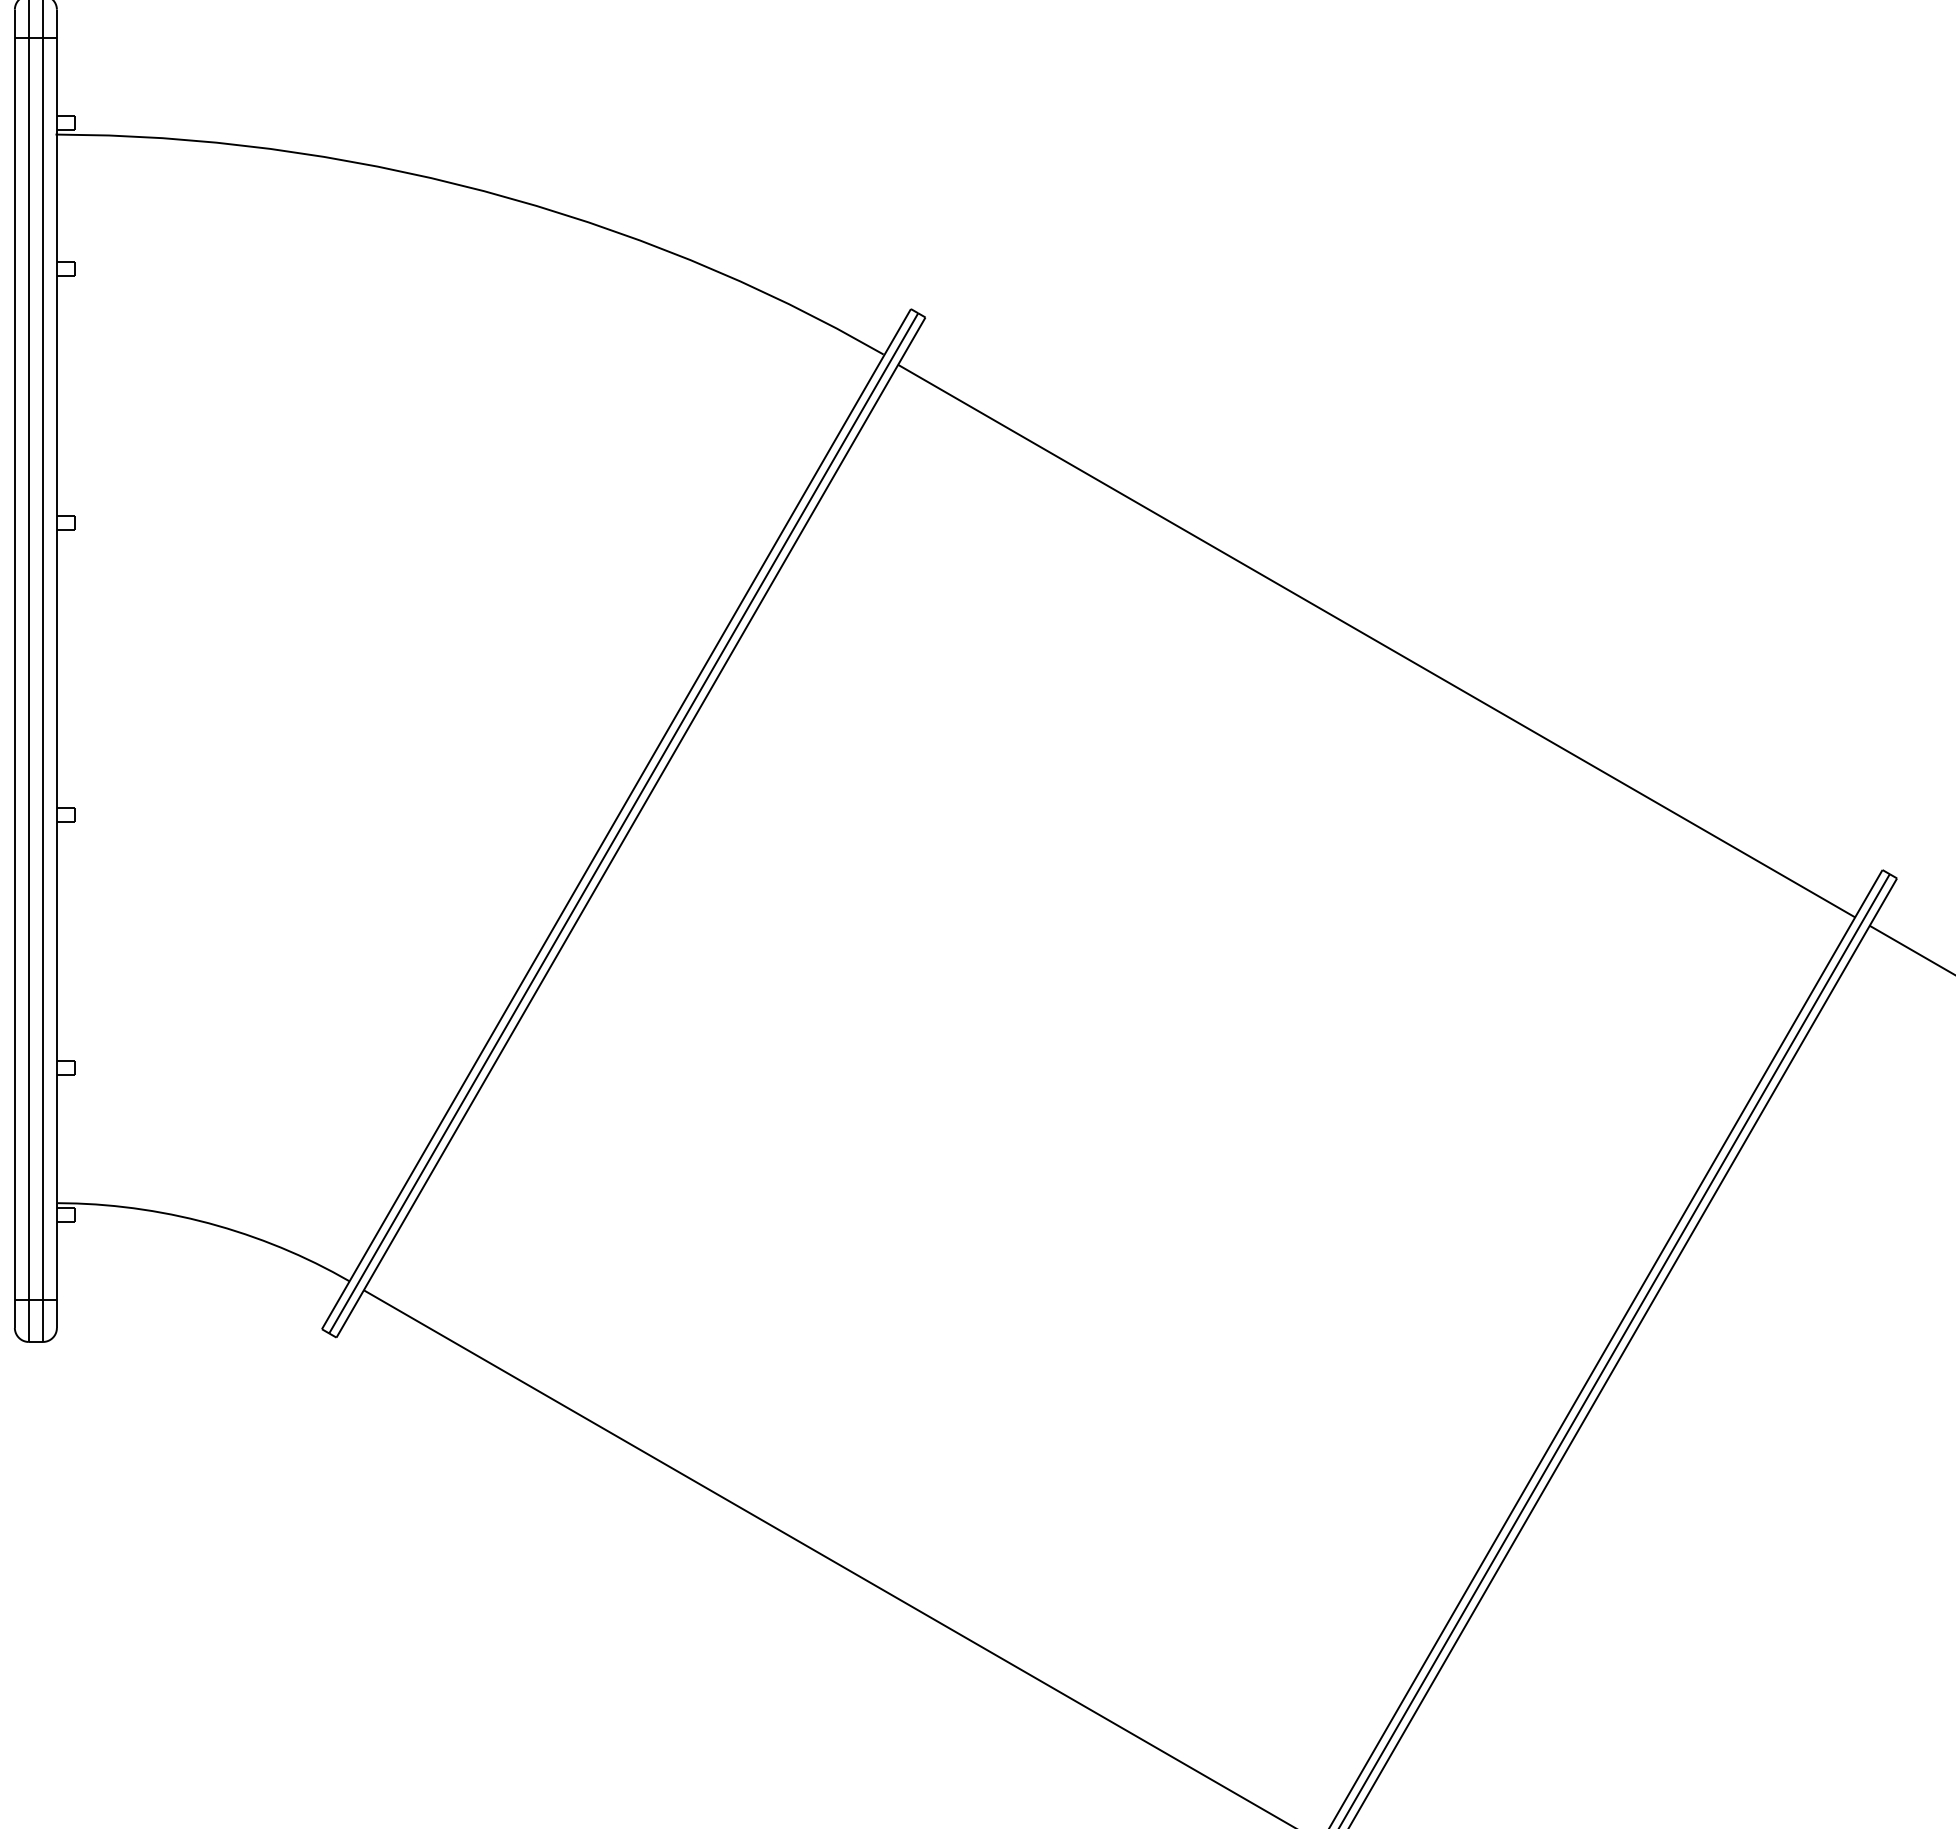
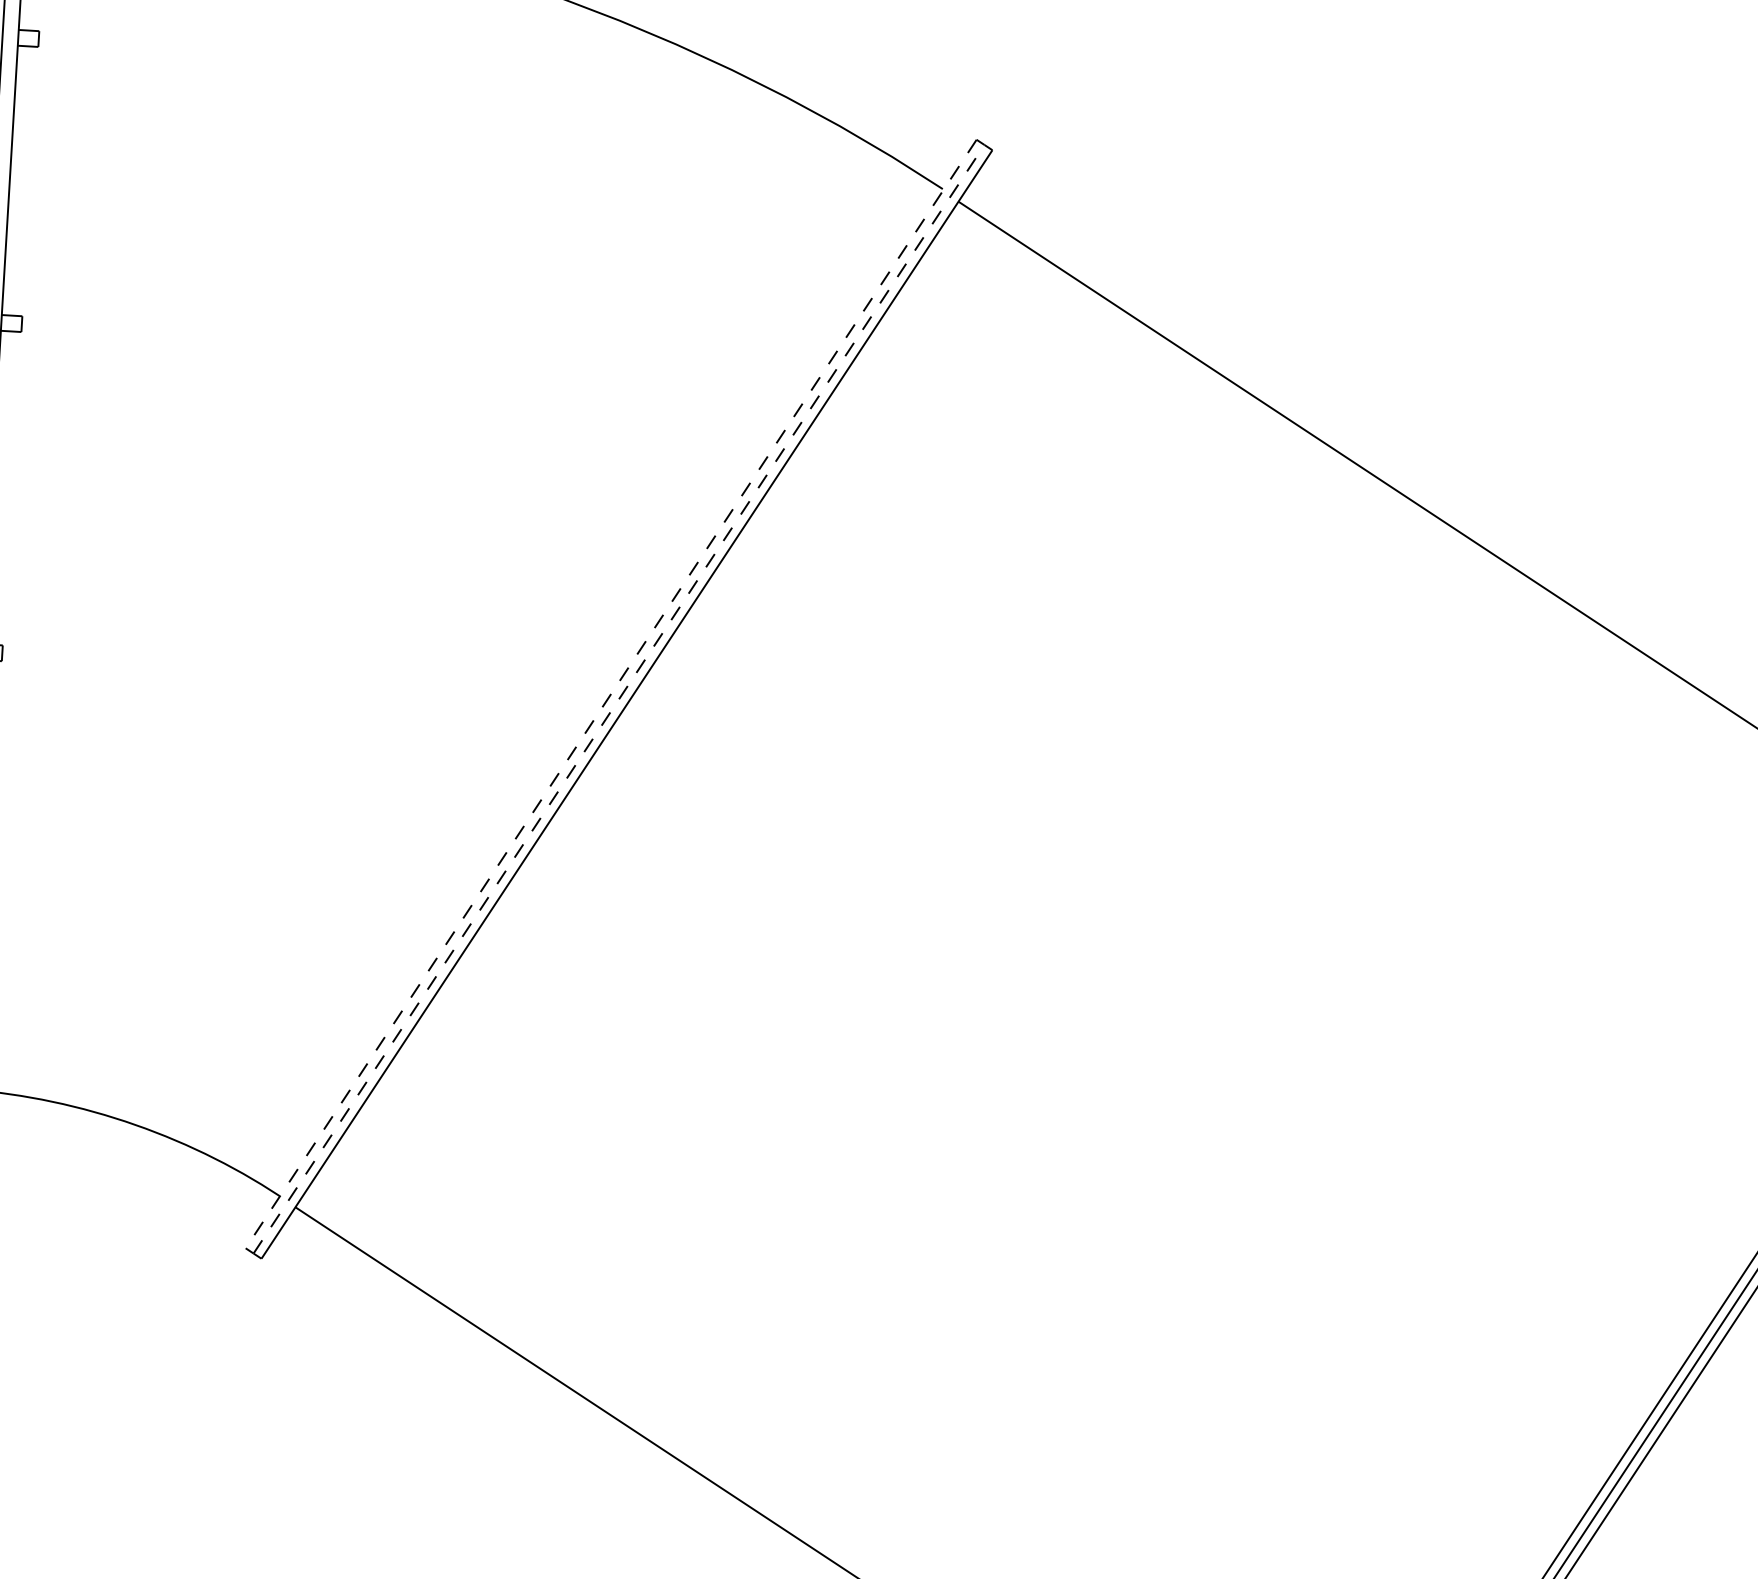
line: (616, 819) -> (611, 694), solid -> dashed
line: (623, 823) -> (618, 699), solid -> dashed

